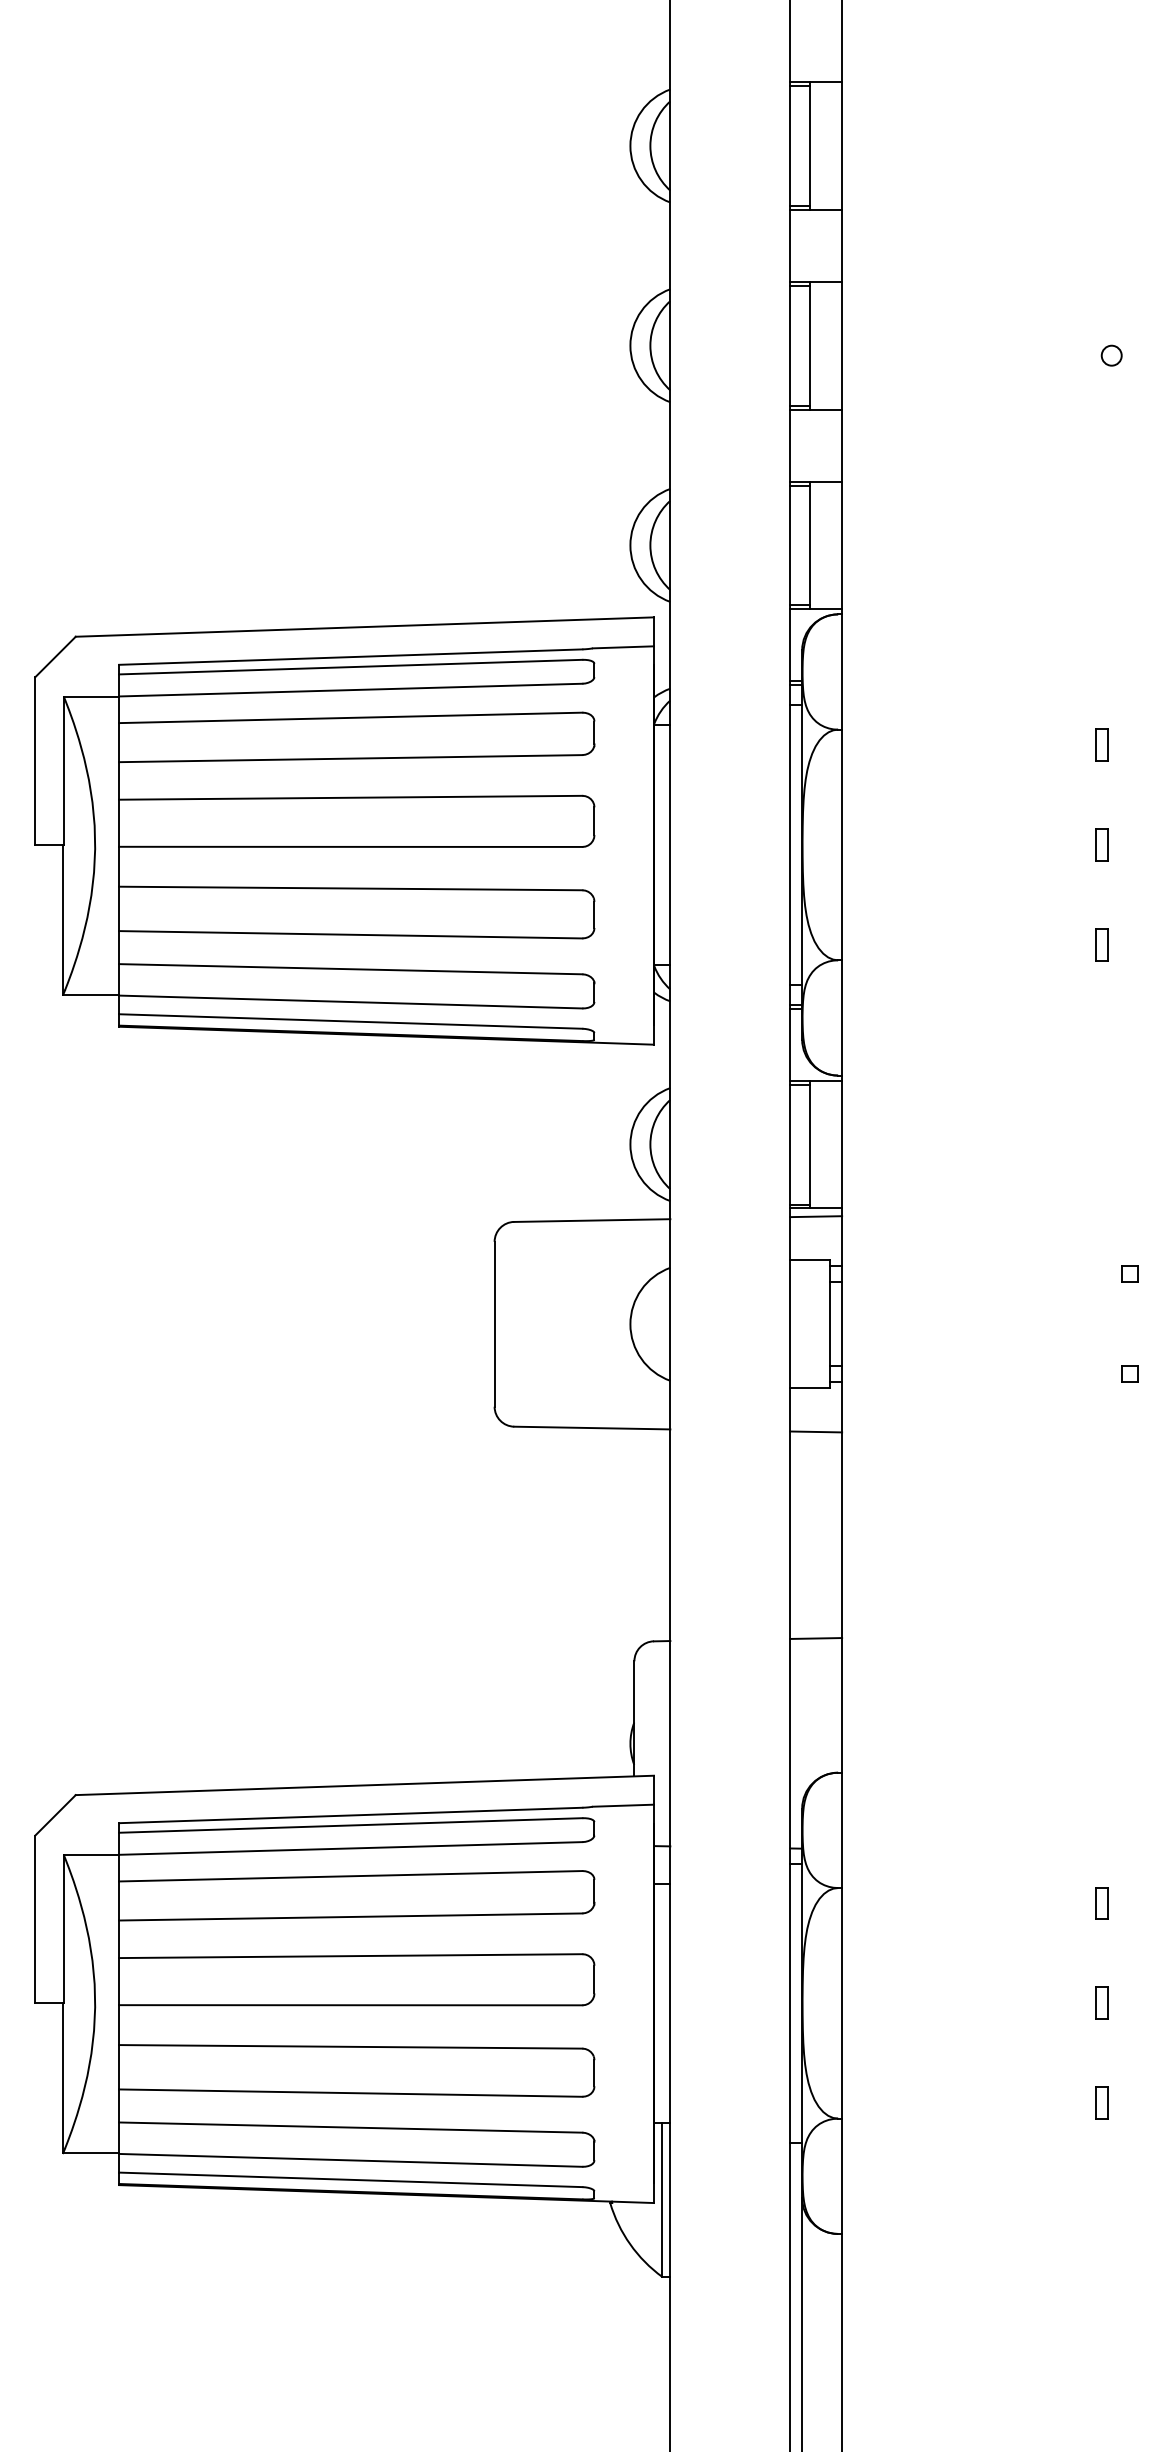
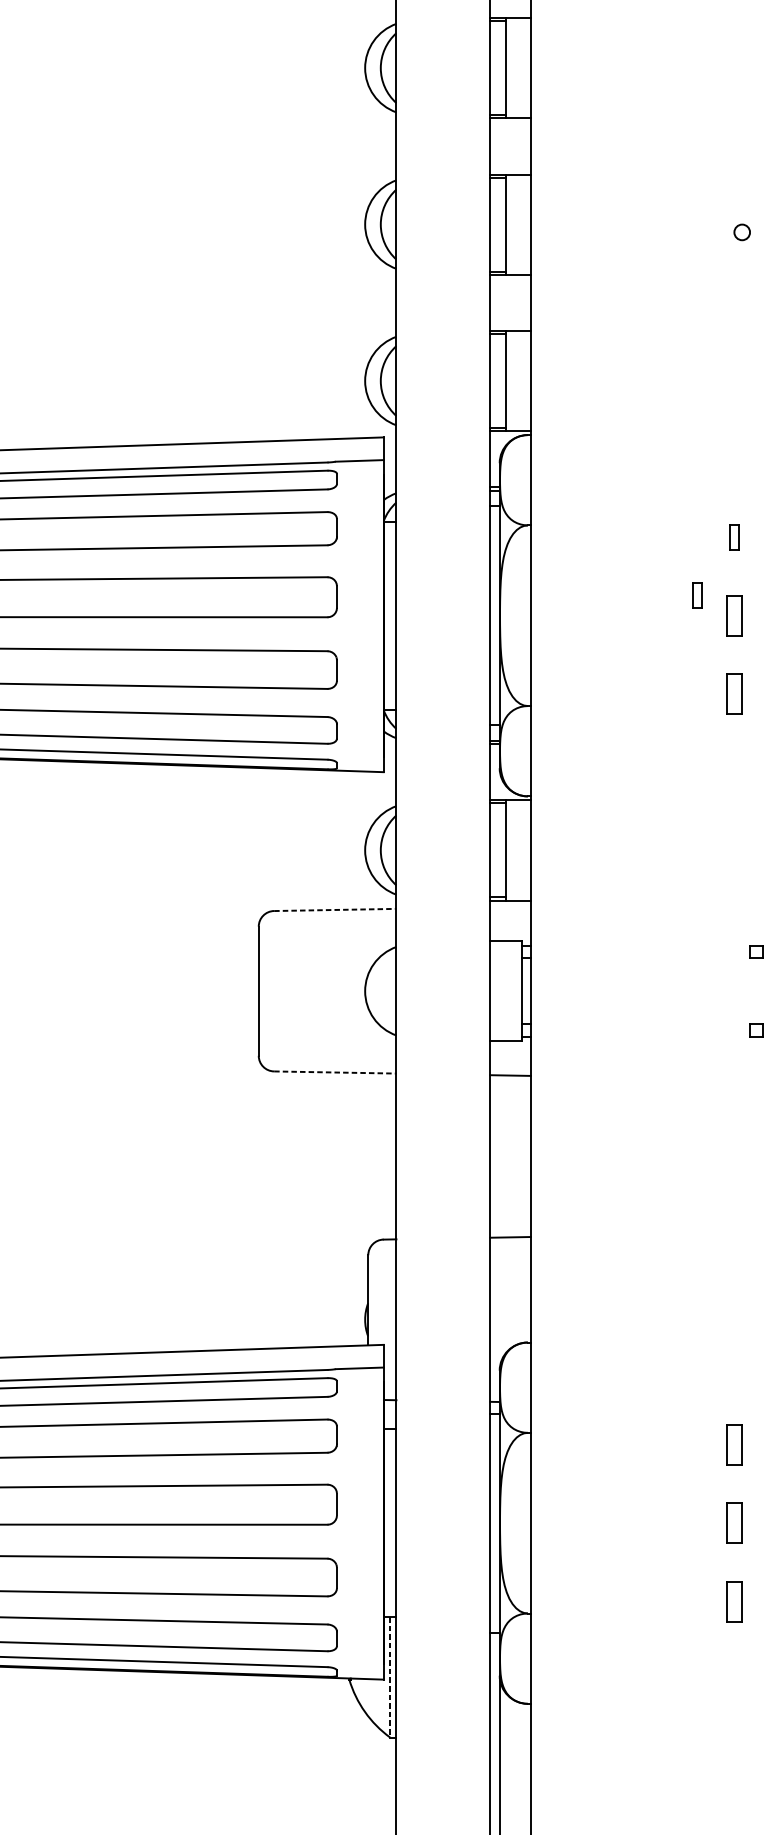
part: (1054, 818) -> (697, 594), added
part: (1101, 844) -> (734, 615), size x1.6
part: (1101, 944) -> (734, 693), size x1.6
line: (816, 1216) -> (510, 906), removed
line: (592, 1220) -> (335, 909), solid -> dashed
line: (592, 1428) -> (335, 1072), solid -> dashed
part: (1101, 1903) -> (734, 1444), size x1.6
part: (1101, 2002) -> (734, 1522), size x1.6
part: (1101, 2102) -> (734, 1600), size x1.6
line: (662, 2200) -> (390, 1677), solid -> dashed

